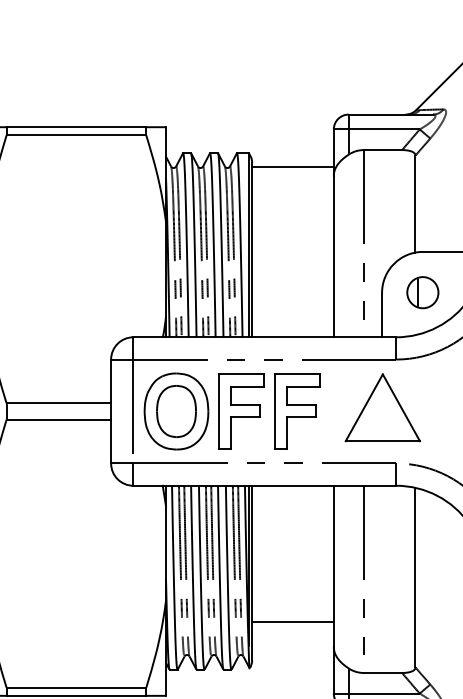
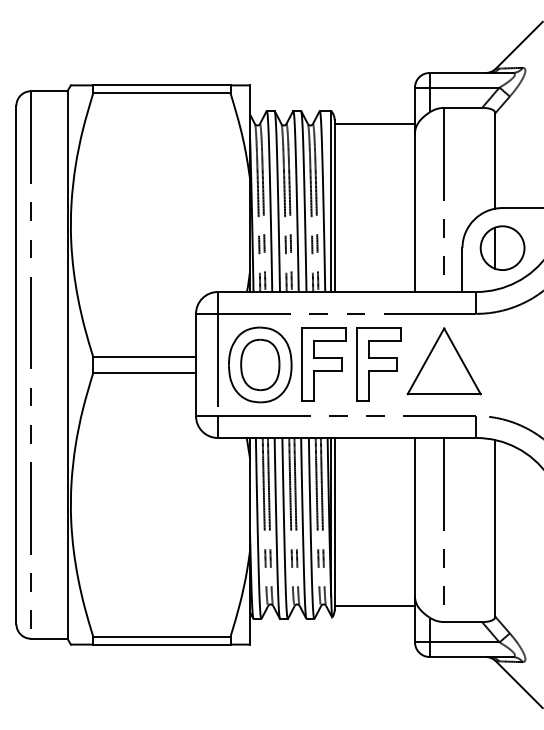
part: (422, 292) -> (502, 247), size x1.43
part: (382, 407) -> (443, 361), moved
line: (292, 621) -> (374, 605), moved

